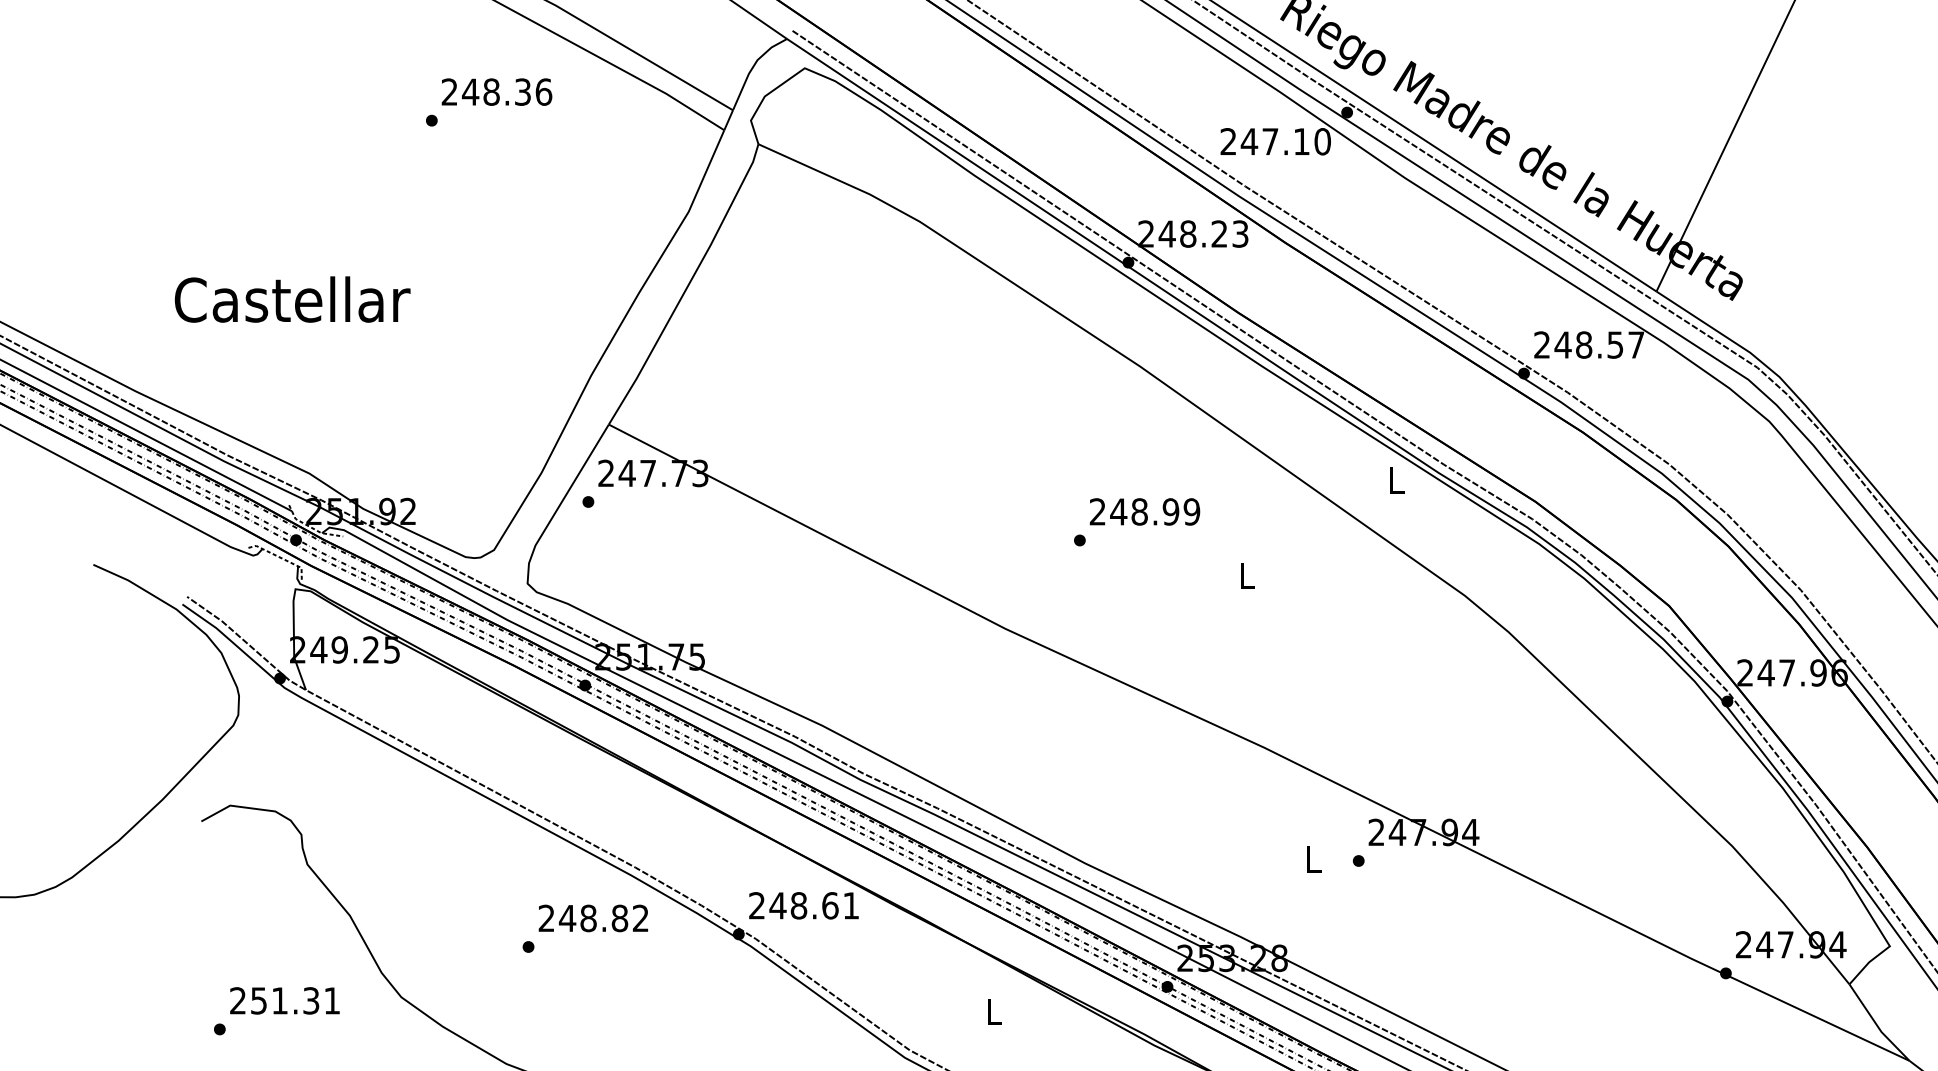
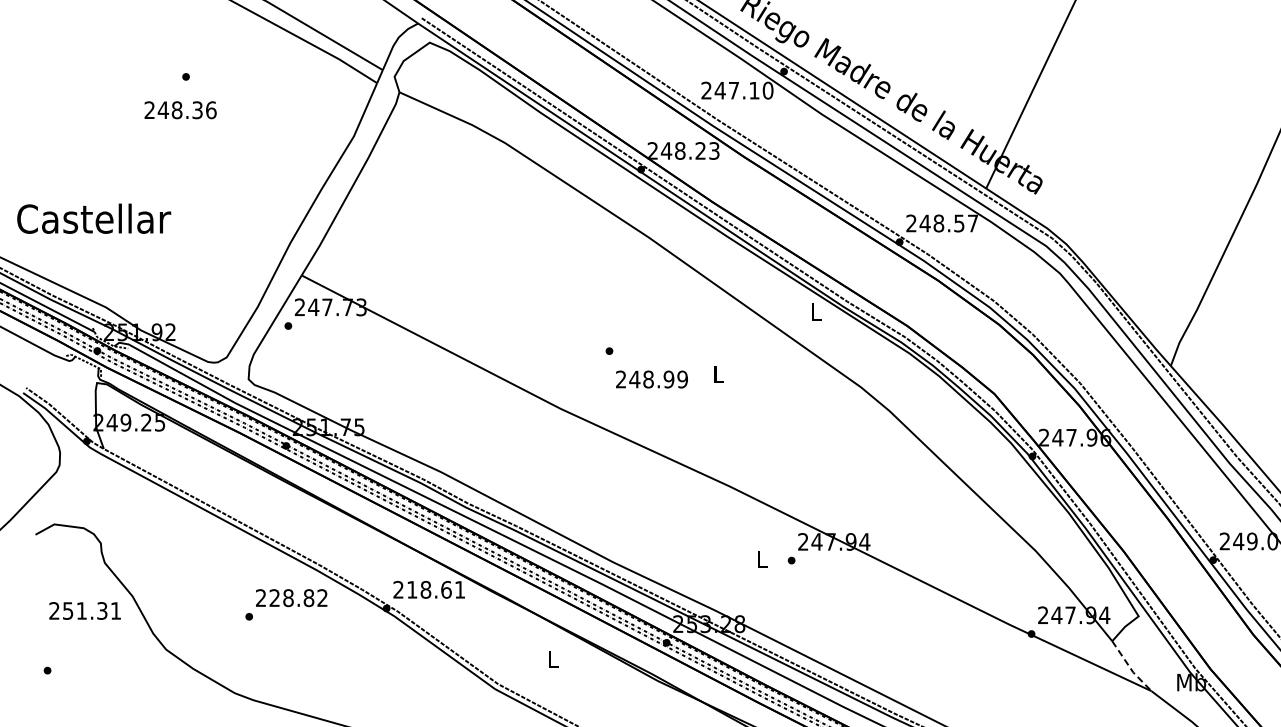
text: (496, 92) -> (180, 110), moved
text: (293, 299) -> (94, 218), moved
text: (1144, 511) -> (651, 379), moved
text: (776, 905) -> (411, 589), 248.61 -> 218.61
text: (567, 917) -> (274, 597), 248.82 -> 228.82
text: (284, 1000) -> (84, 610), moved
line: (1877, 1026) -> (1130, 668), solid -> dashed

